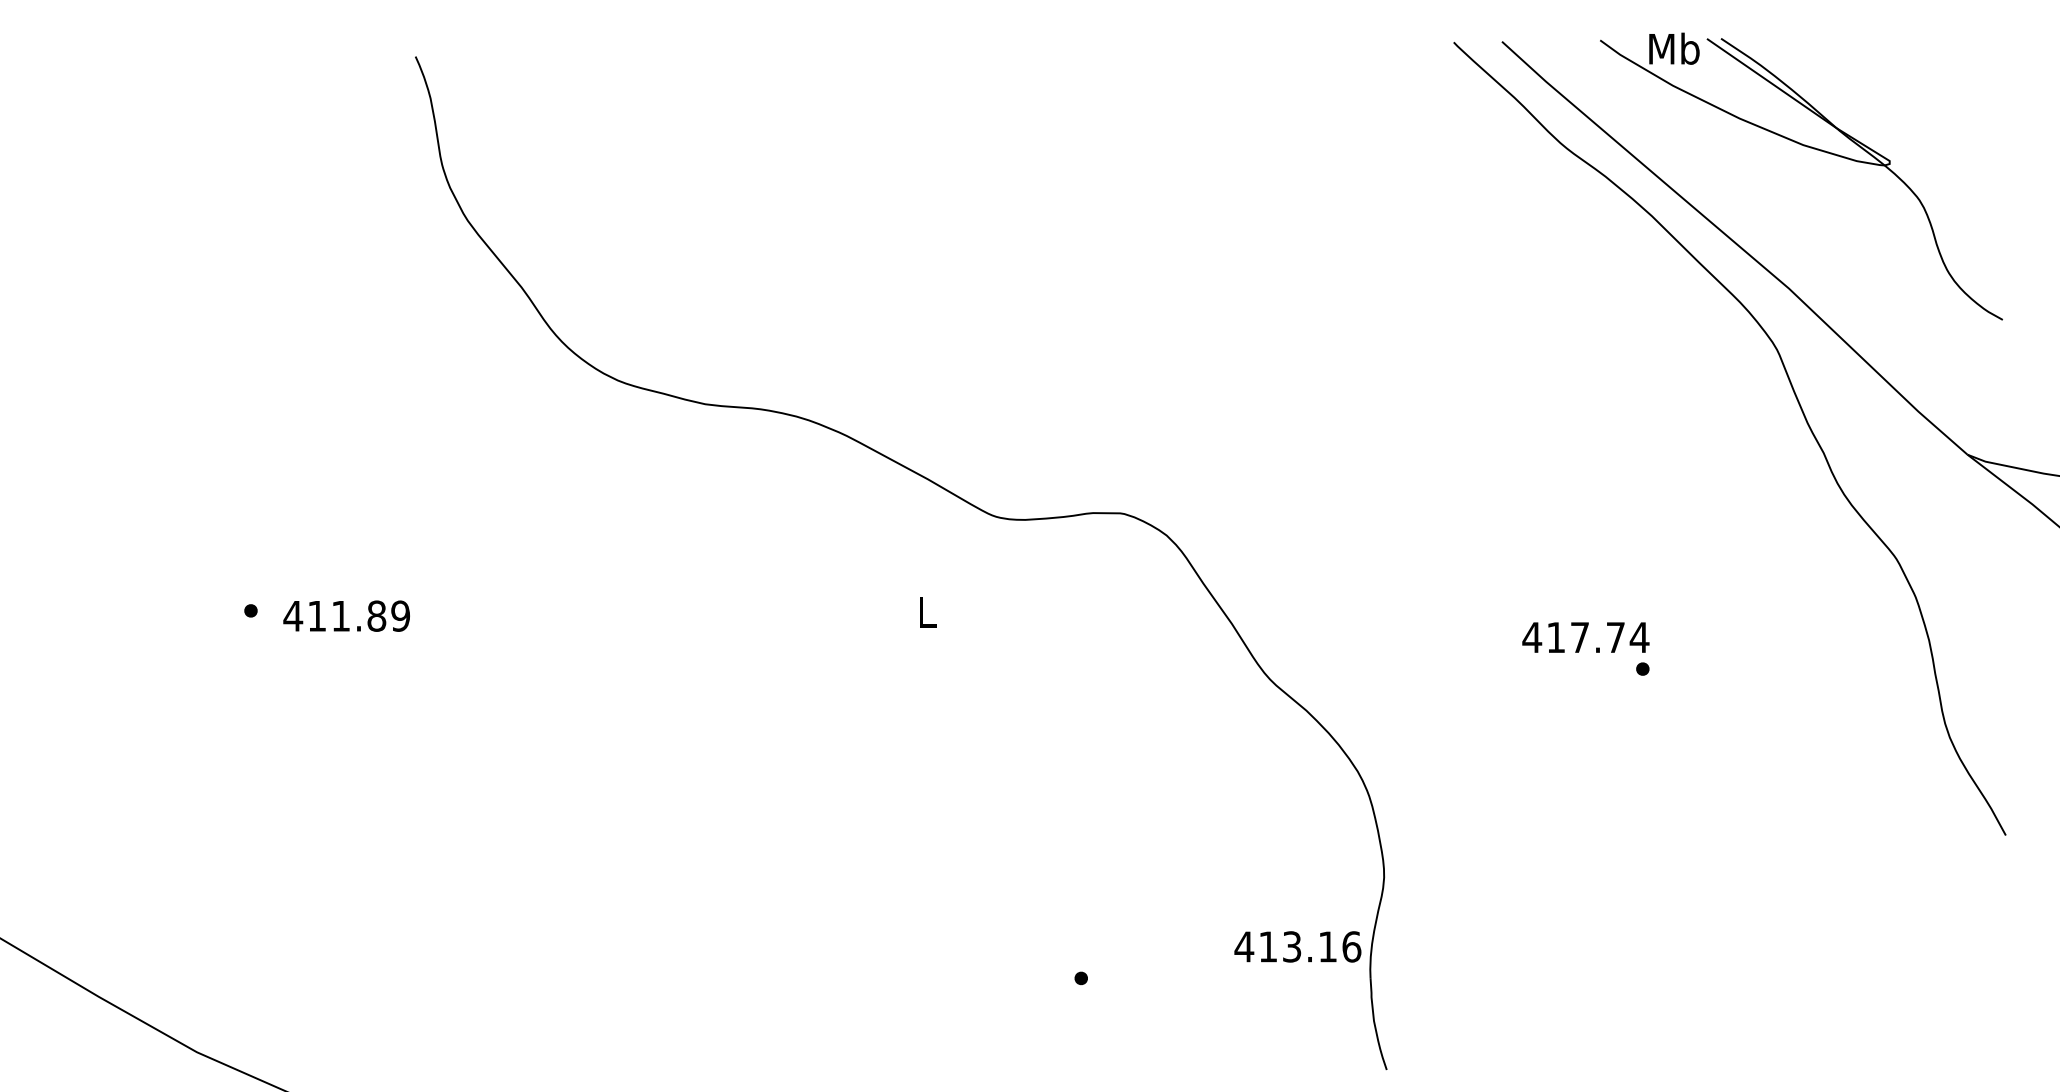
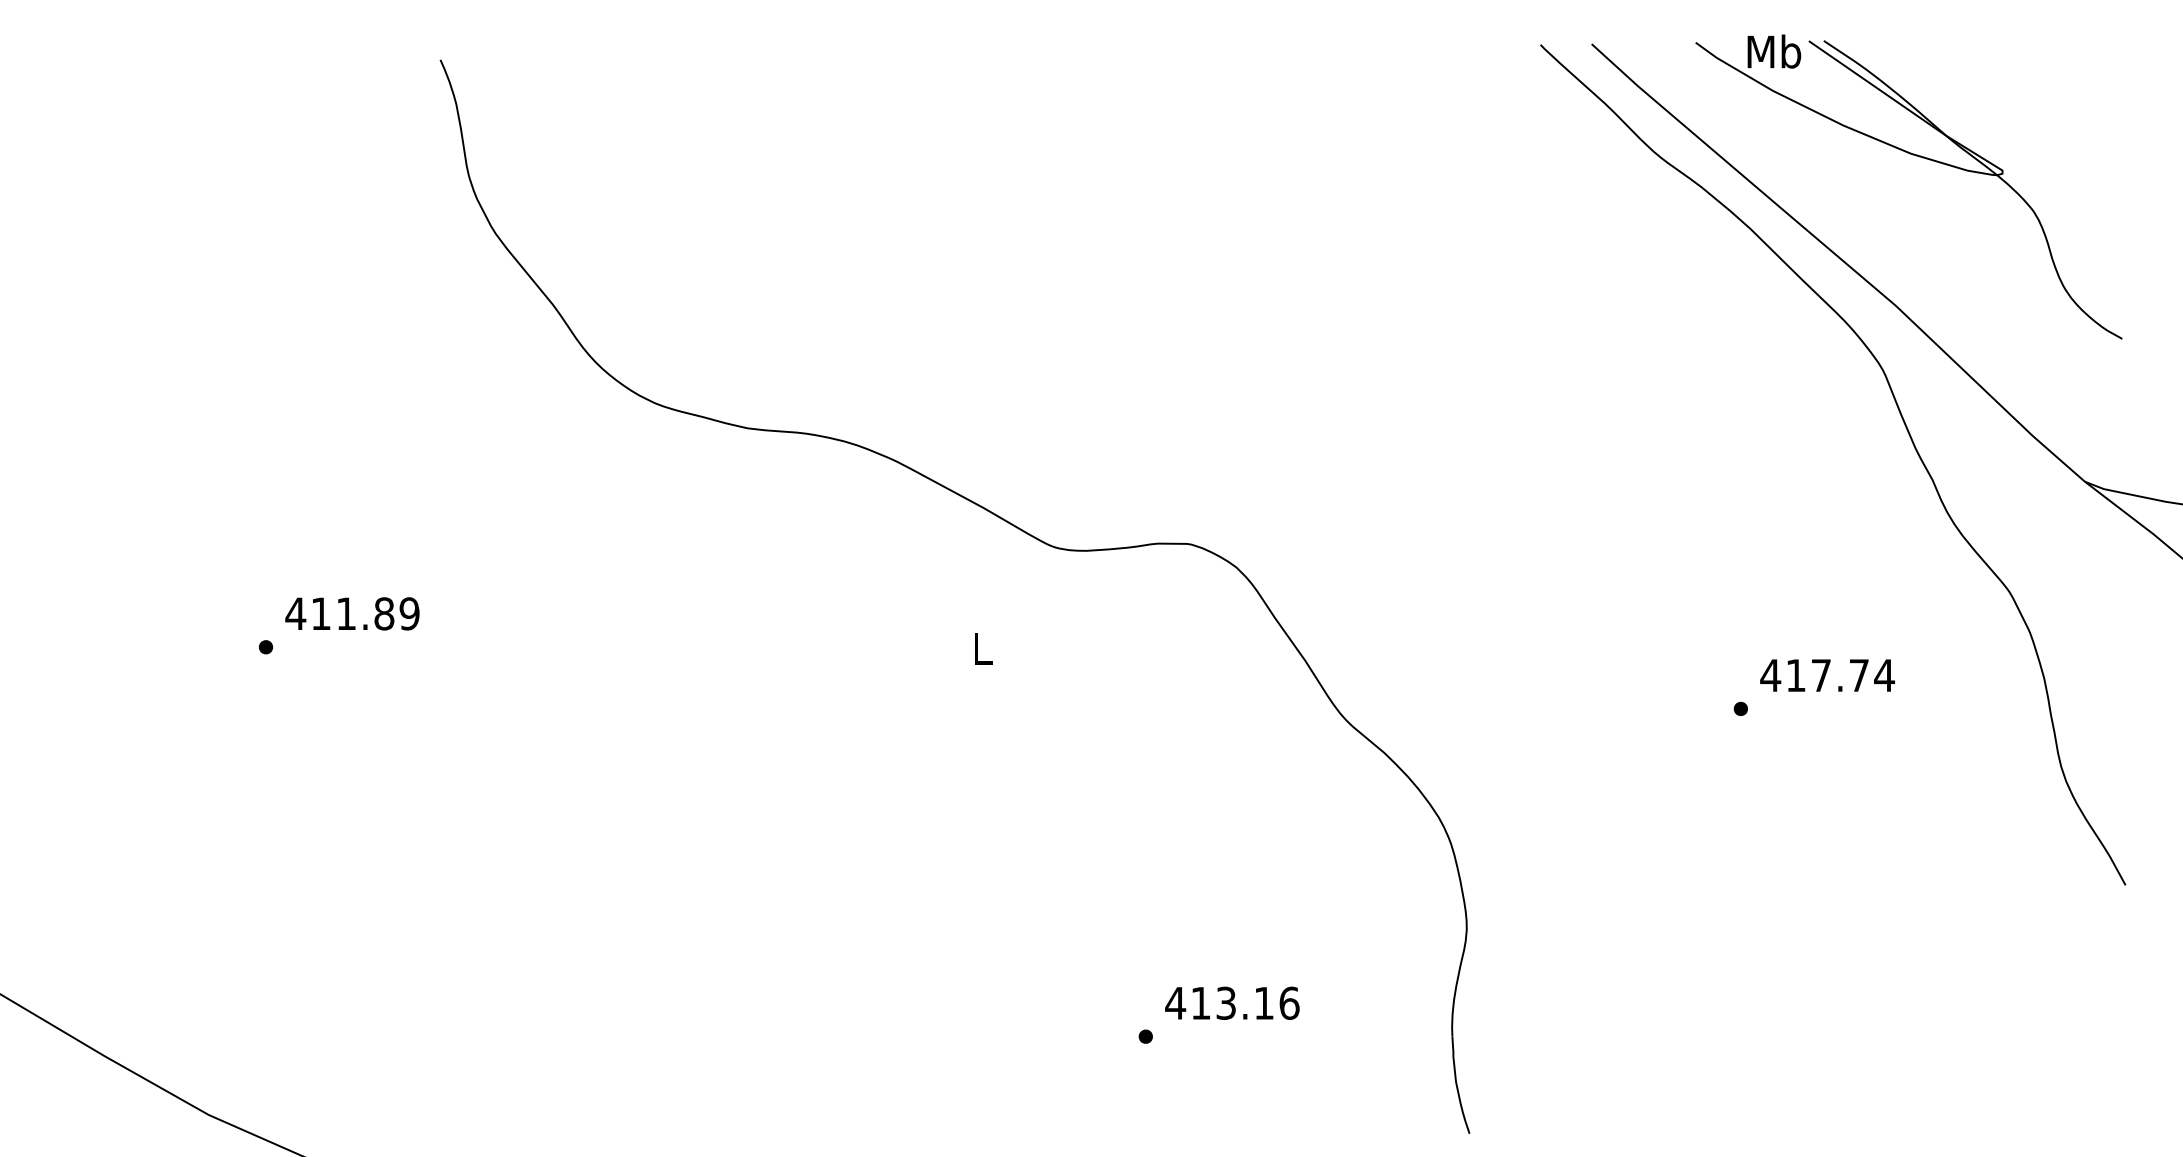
text: (346, 615) -> (352, 613), moved
text: (1585, 637) -> (1827, 675), moved
text: (1298, 946) -> (1232, 1002), moved

